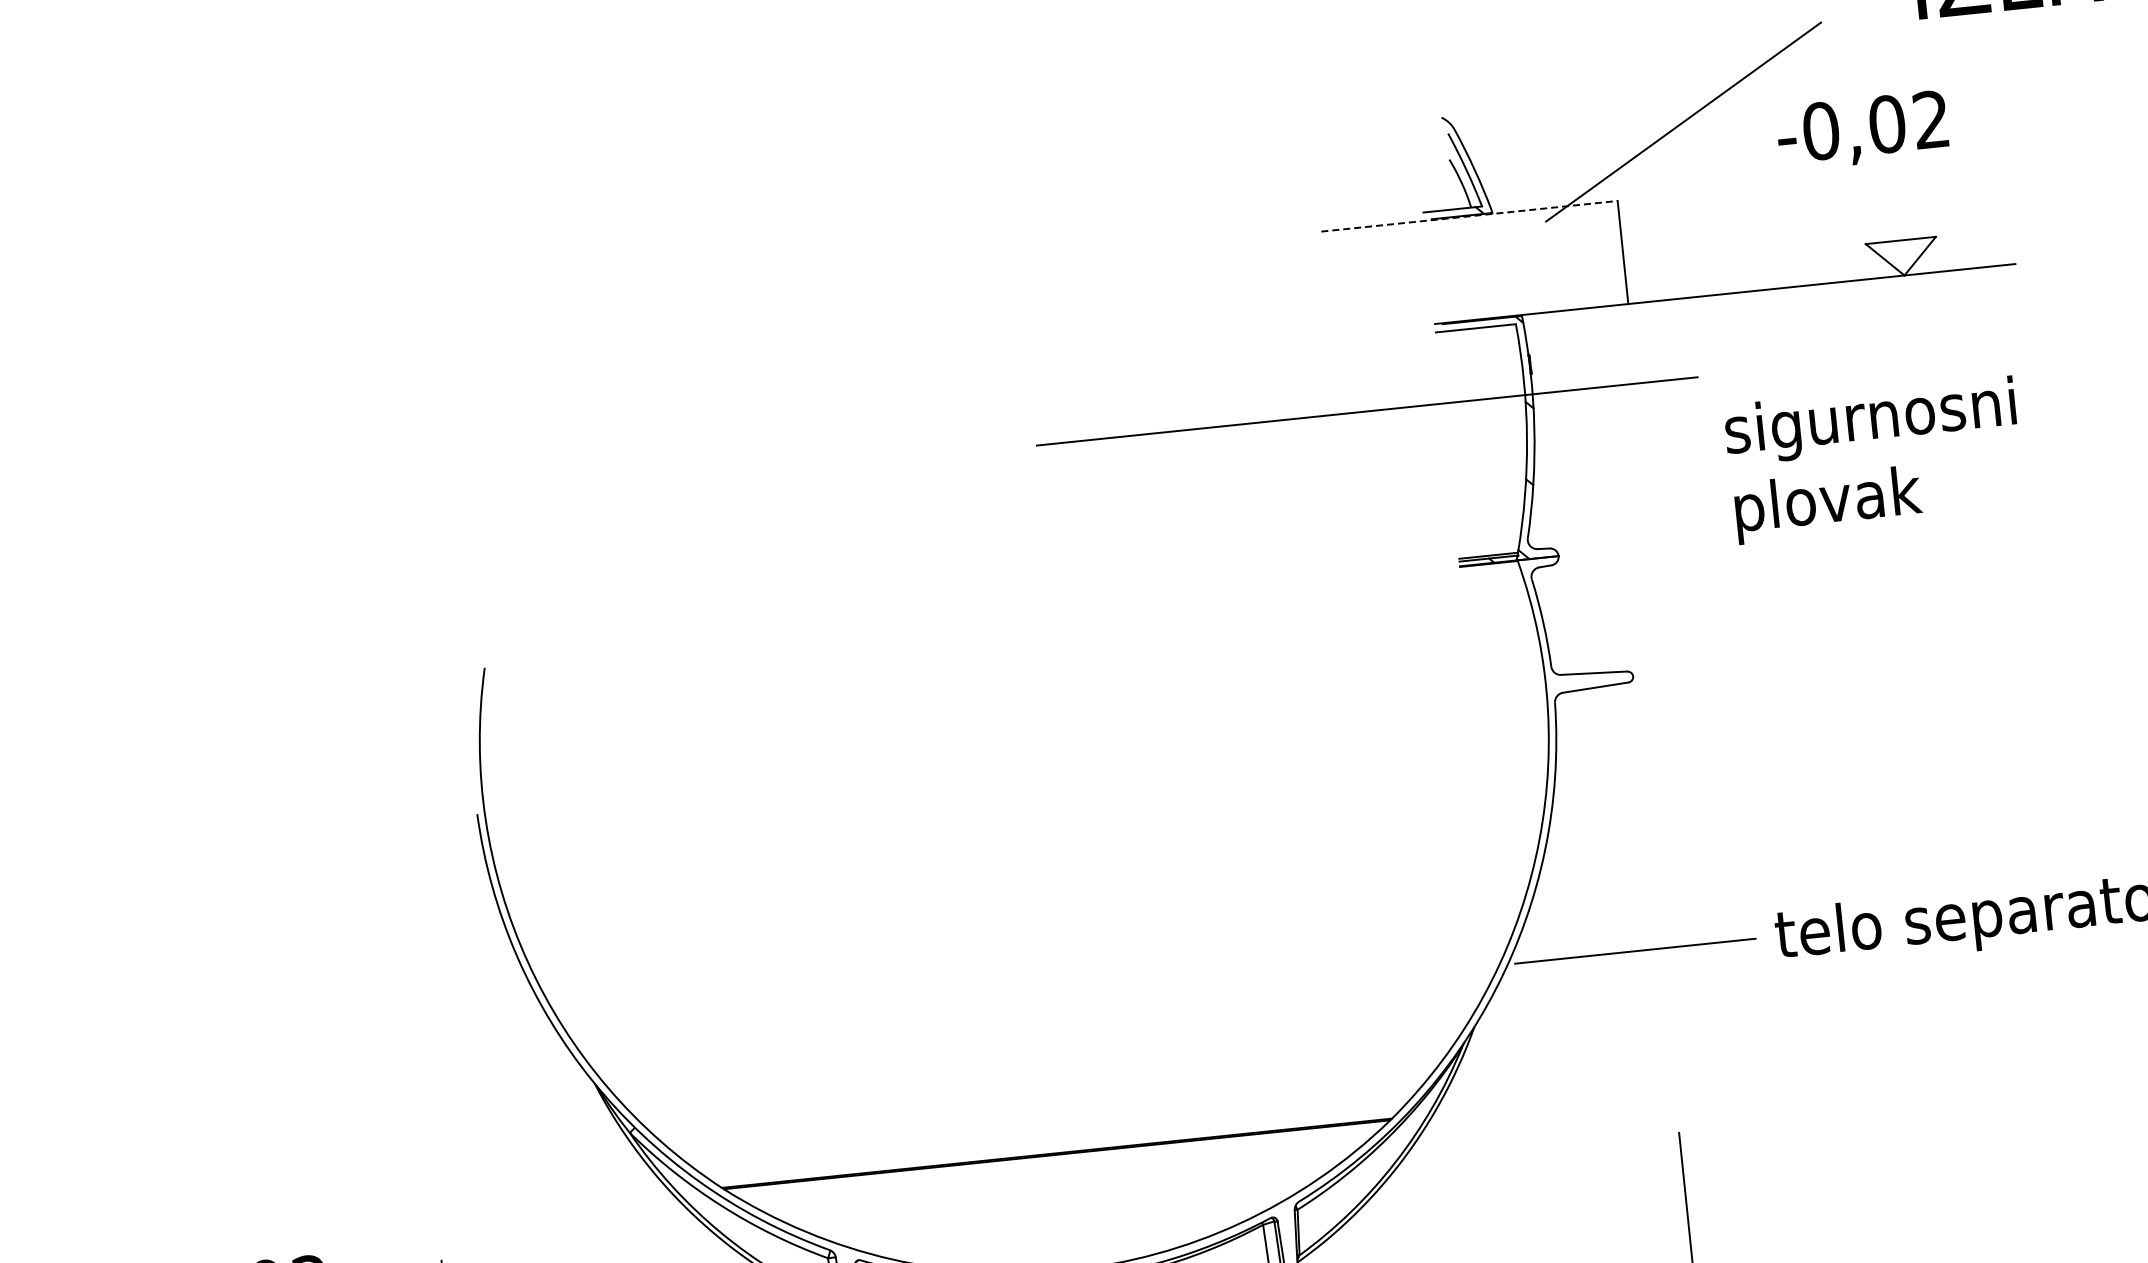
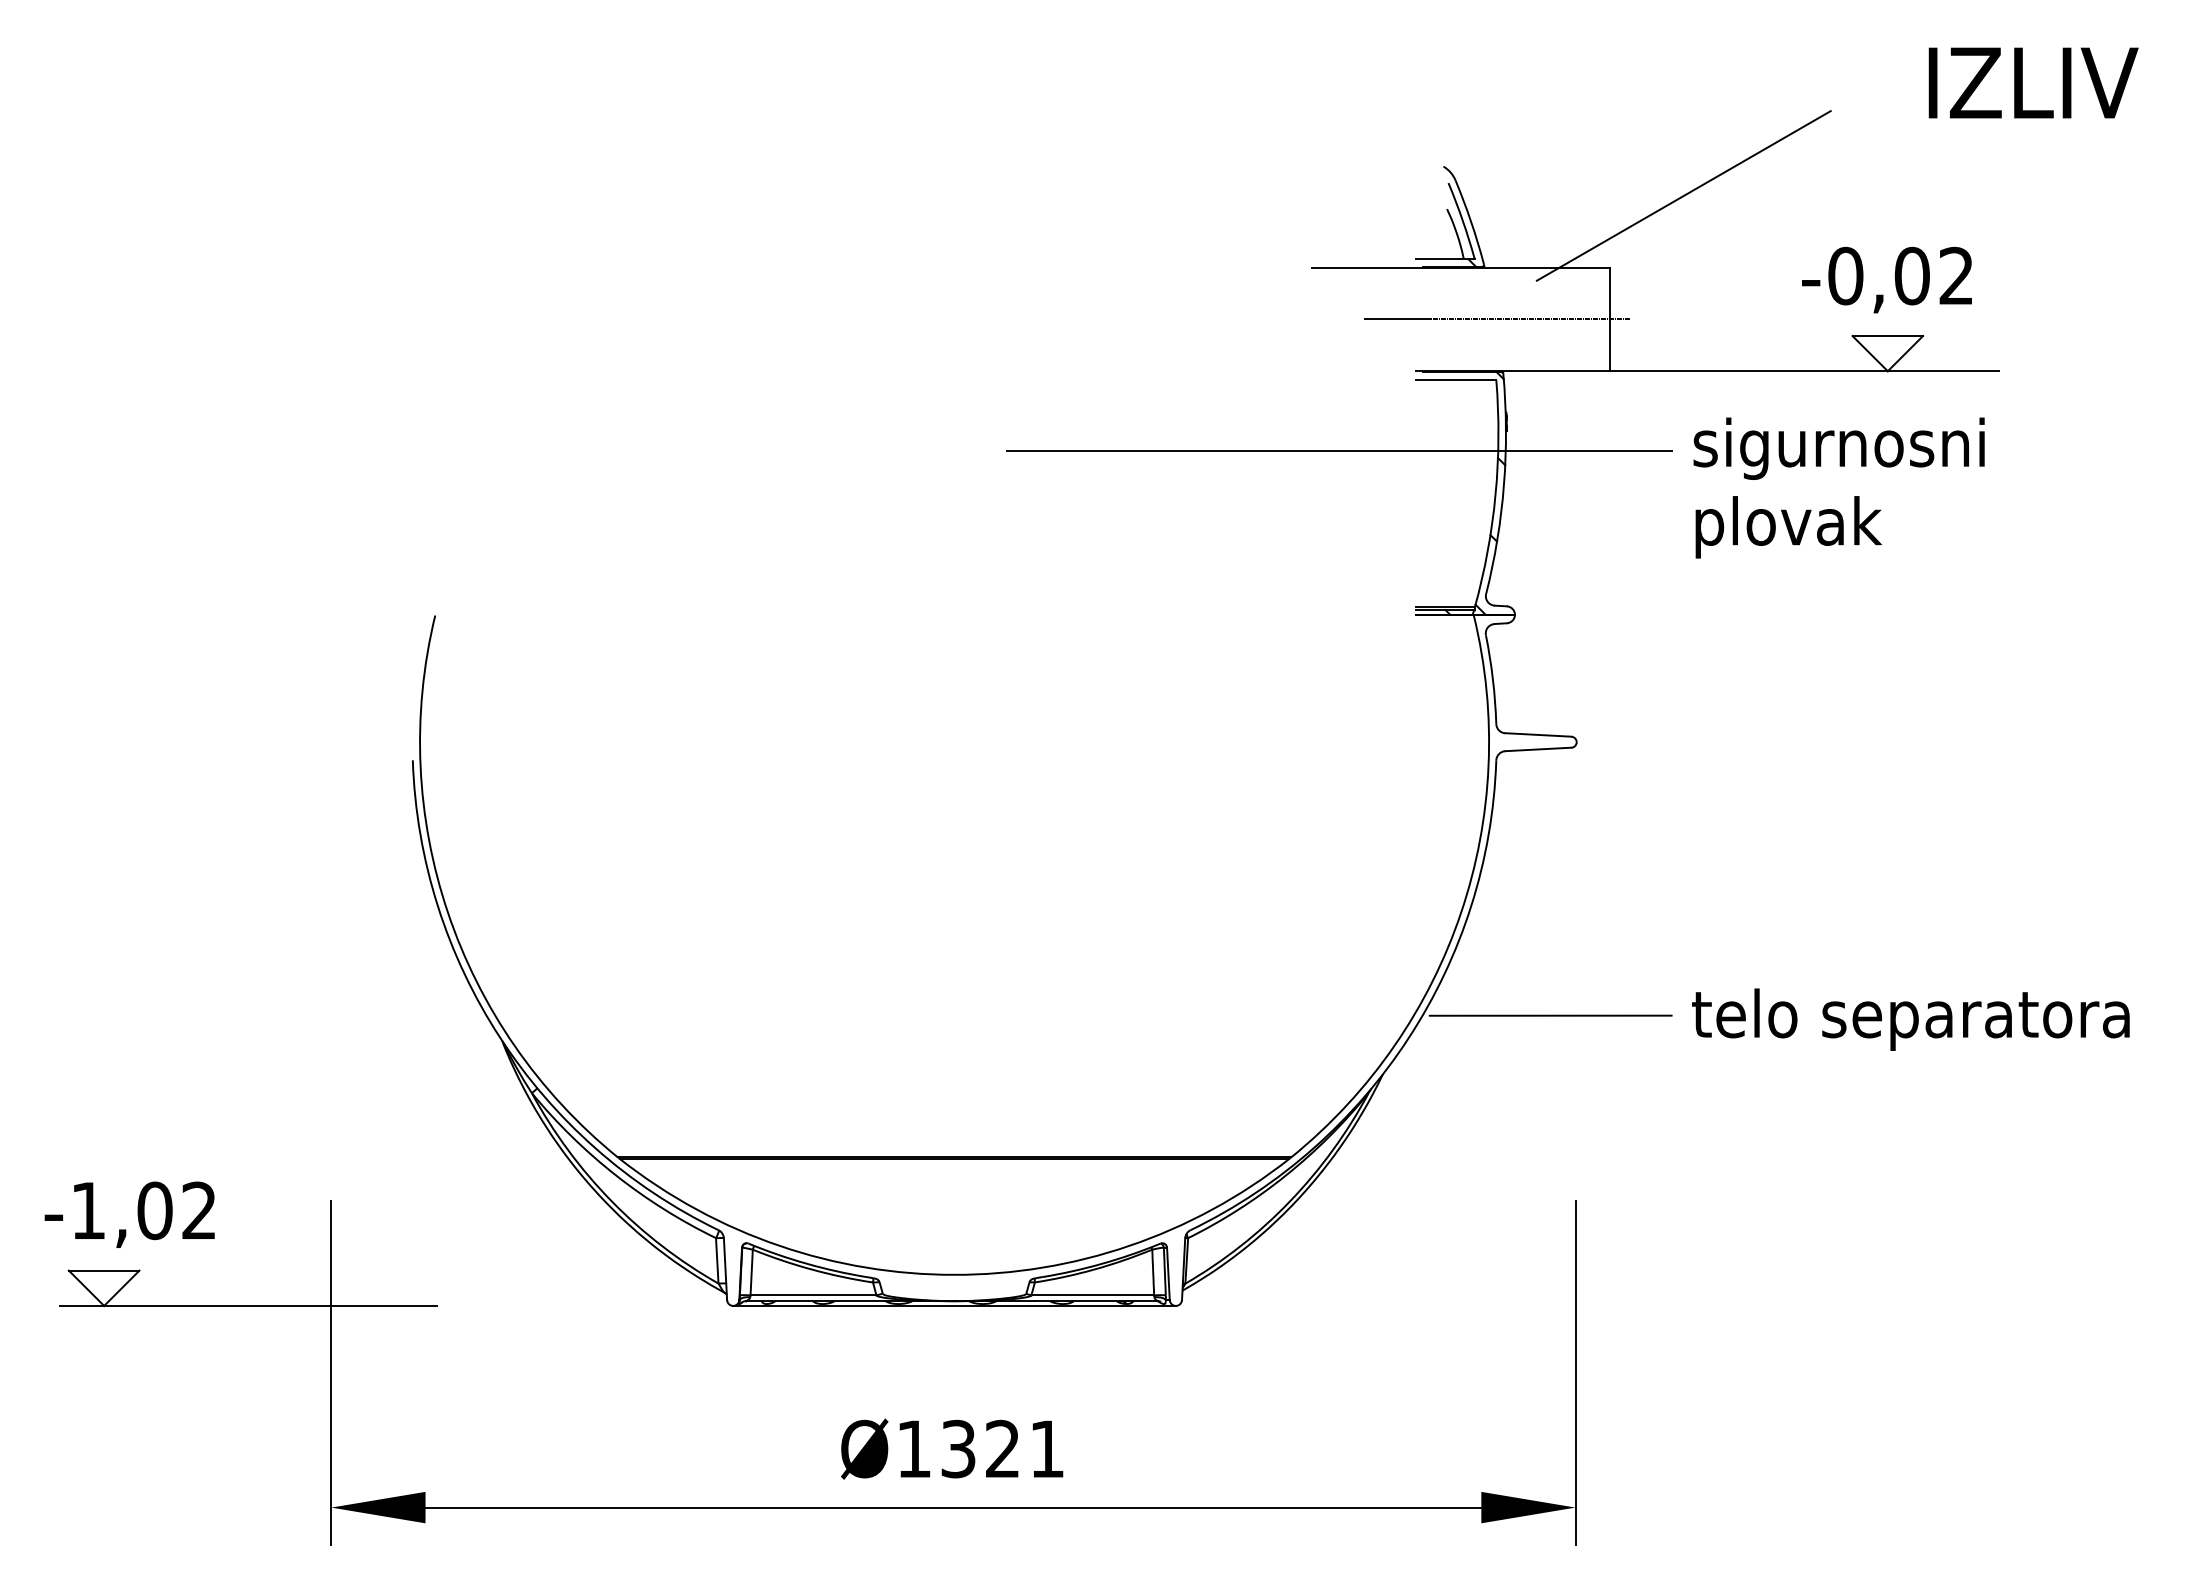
text: (1862, 130) -> (1886, 279), moved
line: (1469, 216) -> (1461, 267), dashed -> solid
line: (1509, 264) -> (1496, 319), added
text: (1873, 459) -> (1838, 487), moved

